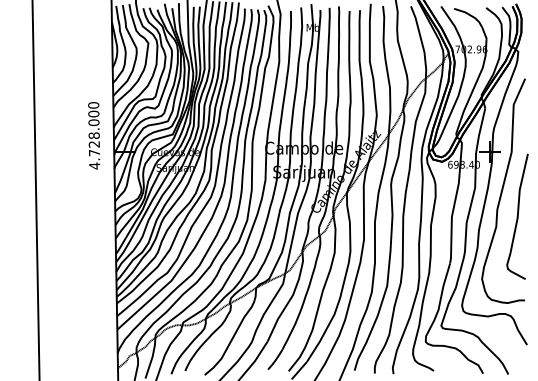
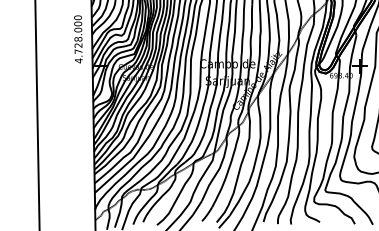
text: (94, 135) -> (78, 39), moved

